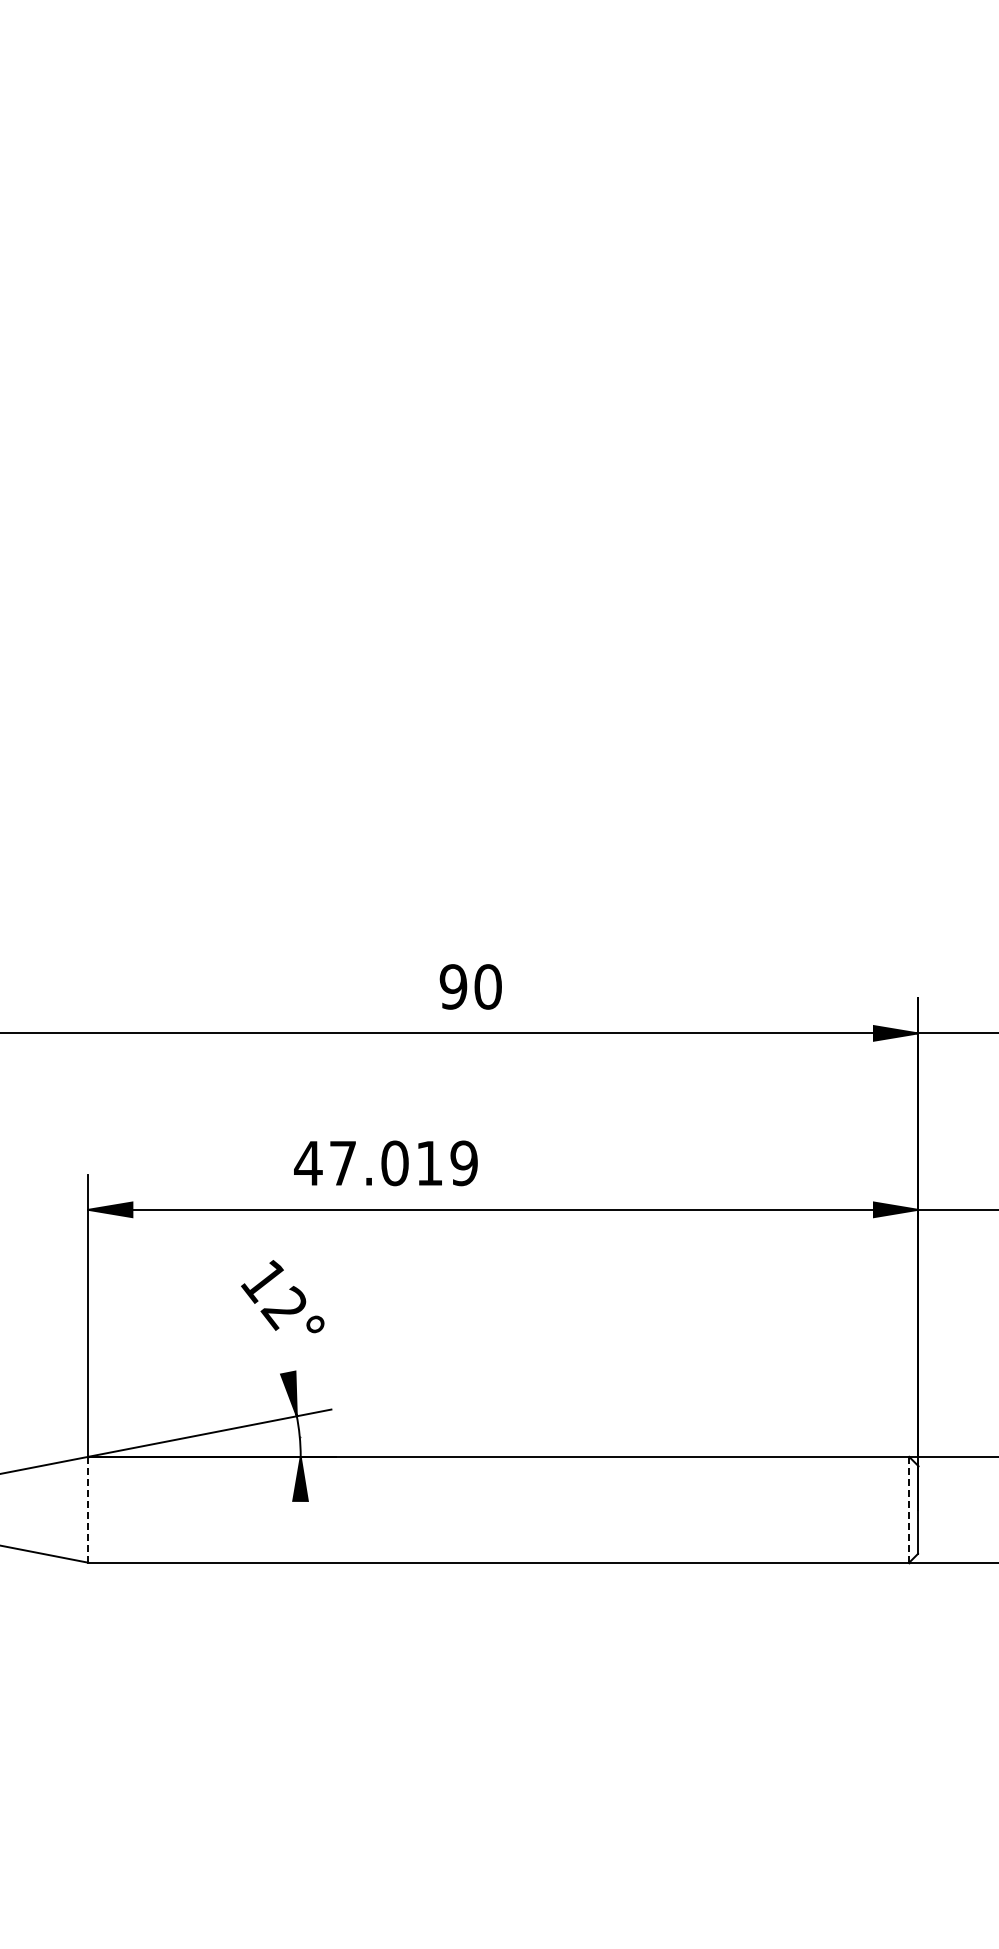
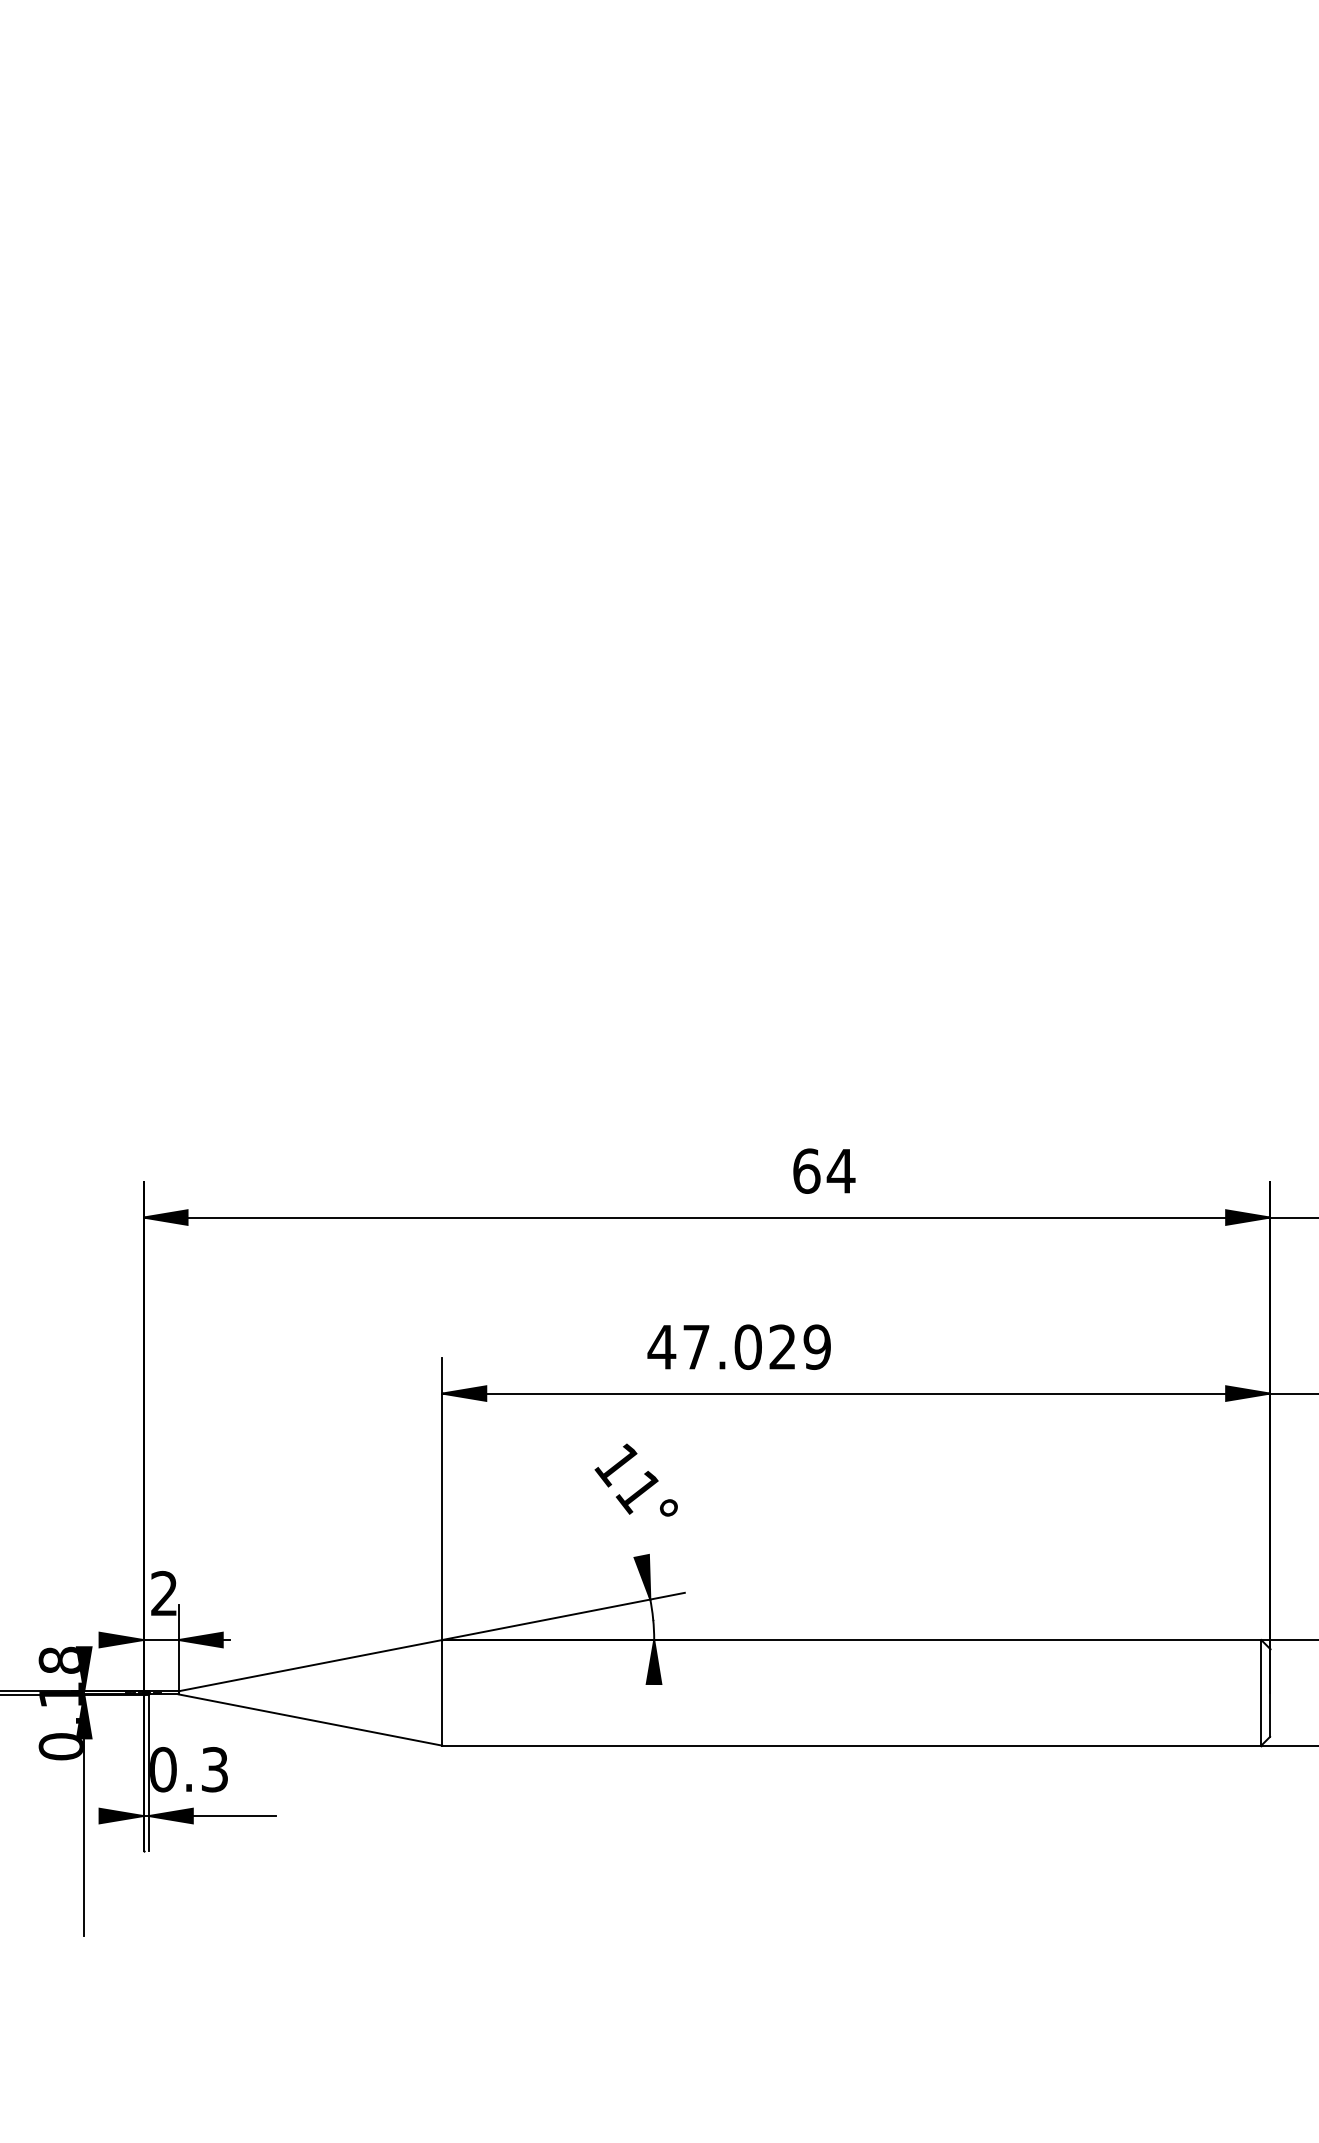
text: (471, 986) -> (824, 1170), 90 -> 64
text: (429, 1162) -> (782, 1346), 47.019 -> 47.029
text: (282, 1307) -> (636, 1491), 12° -> 11°
line: (88, 1509) -> (442, 1692), dashed -> solid
line: (909, 1509) -> (1261, 1692), dashed -> solid

